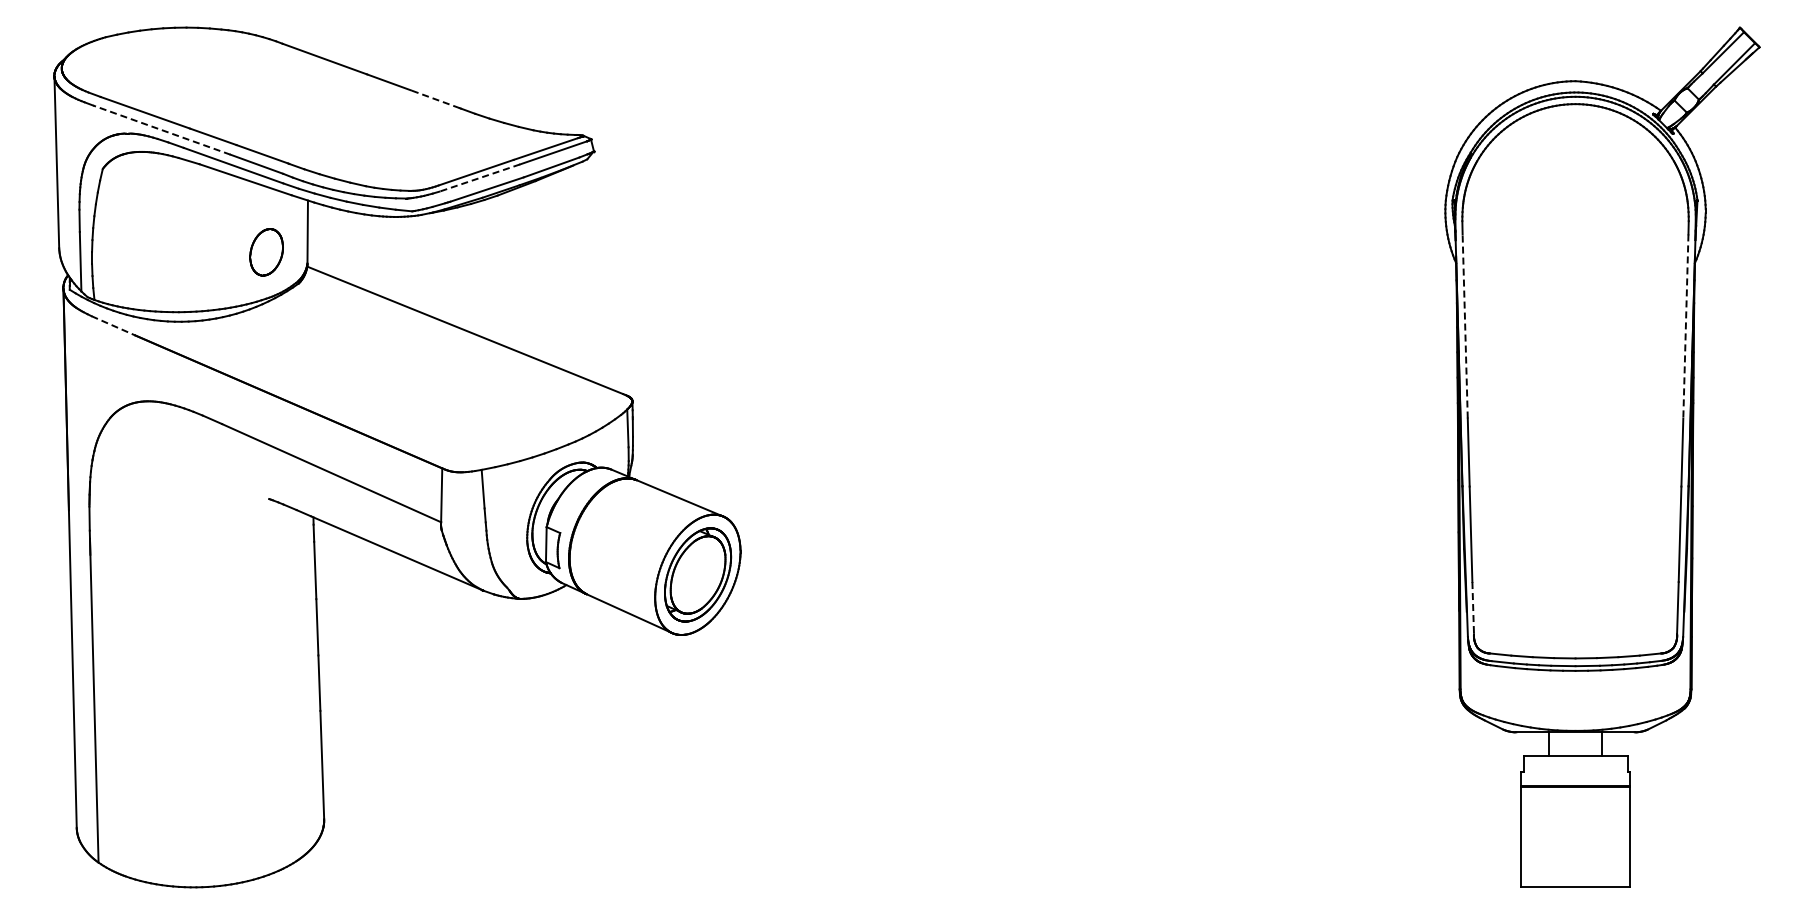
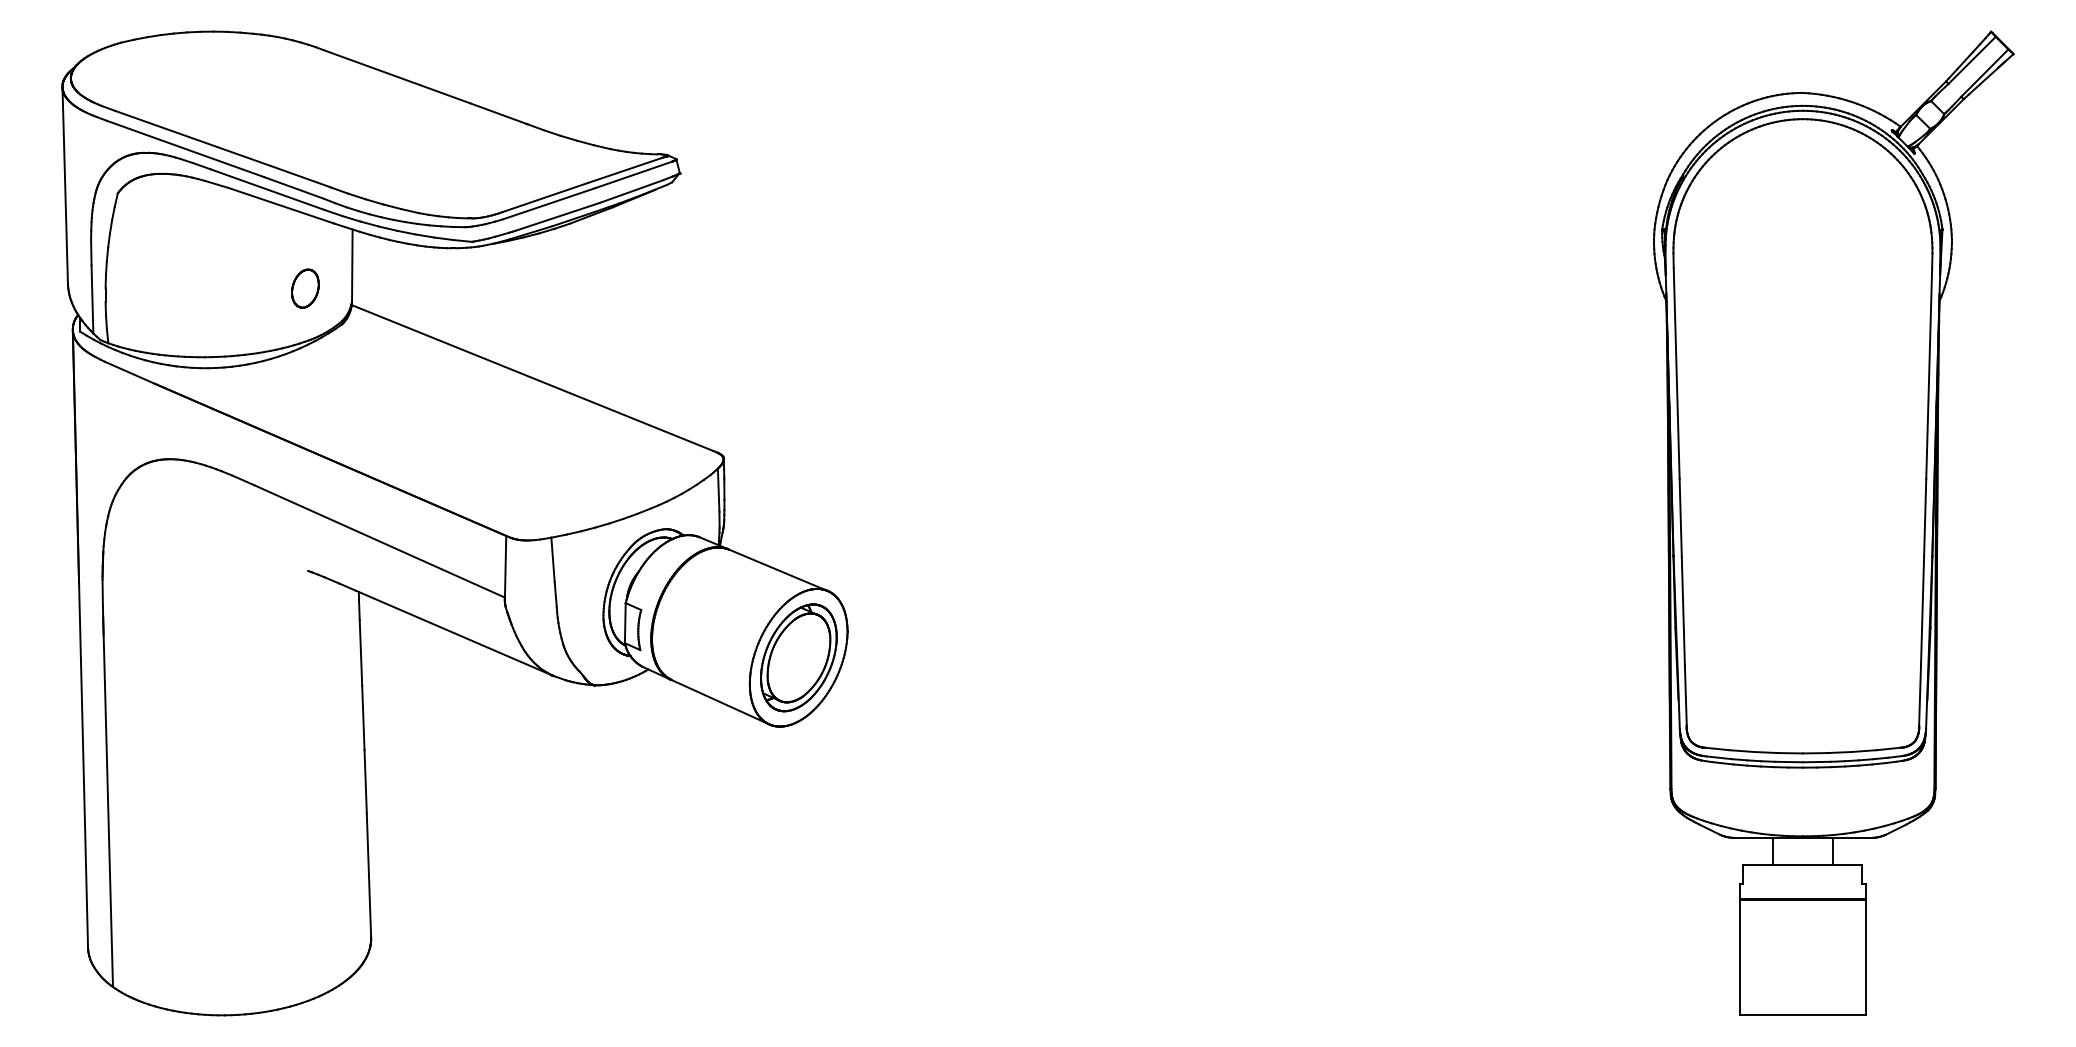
line: (435, 99) -> (498, 113), dashed -> solid
line: (161, 129) -> (184, 148), dashed -> solid
line: (479, 178) -> (548, 204), dashed -> solid
part: (266, 251) -> (305, 287), size x0.71
line: (1465, 325) -> (1677, 372), dashed -> solid
line: (113, 326) -> (130, 373), dashed -> solid
line: (1685, 326) -> (1928, 373), dashed -> solid
line: (1473, 608) -> (1686, 696), dashed -> solid

